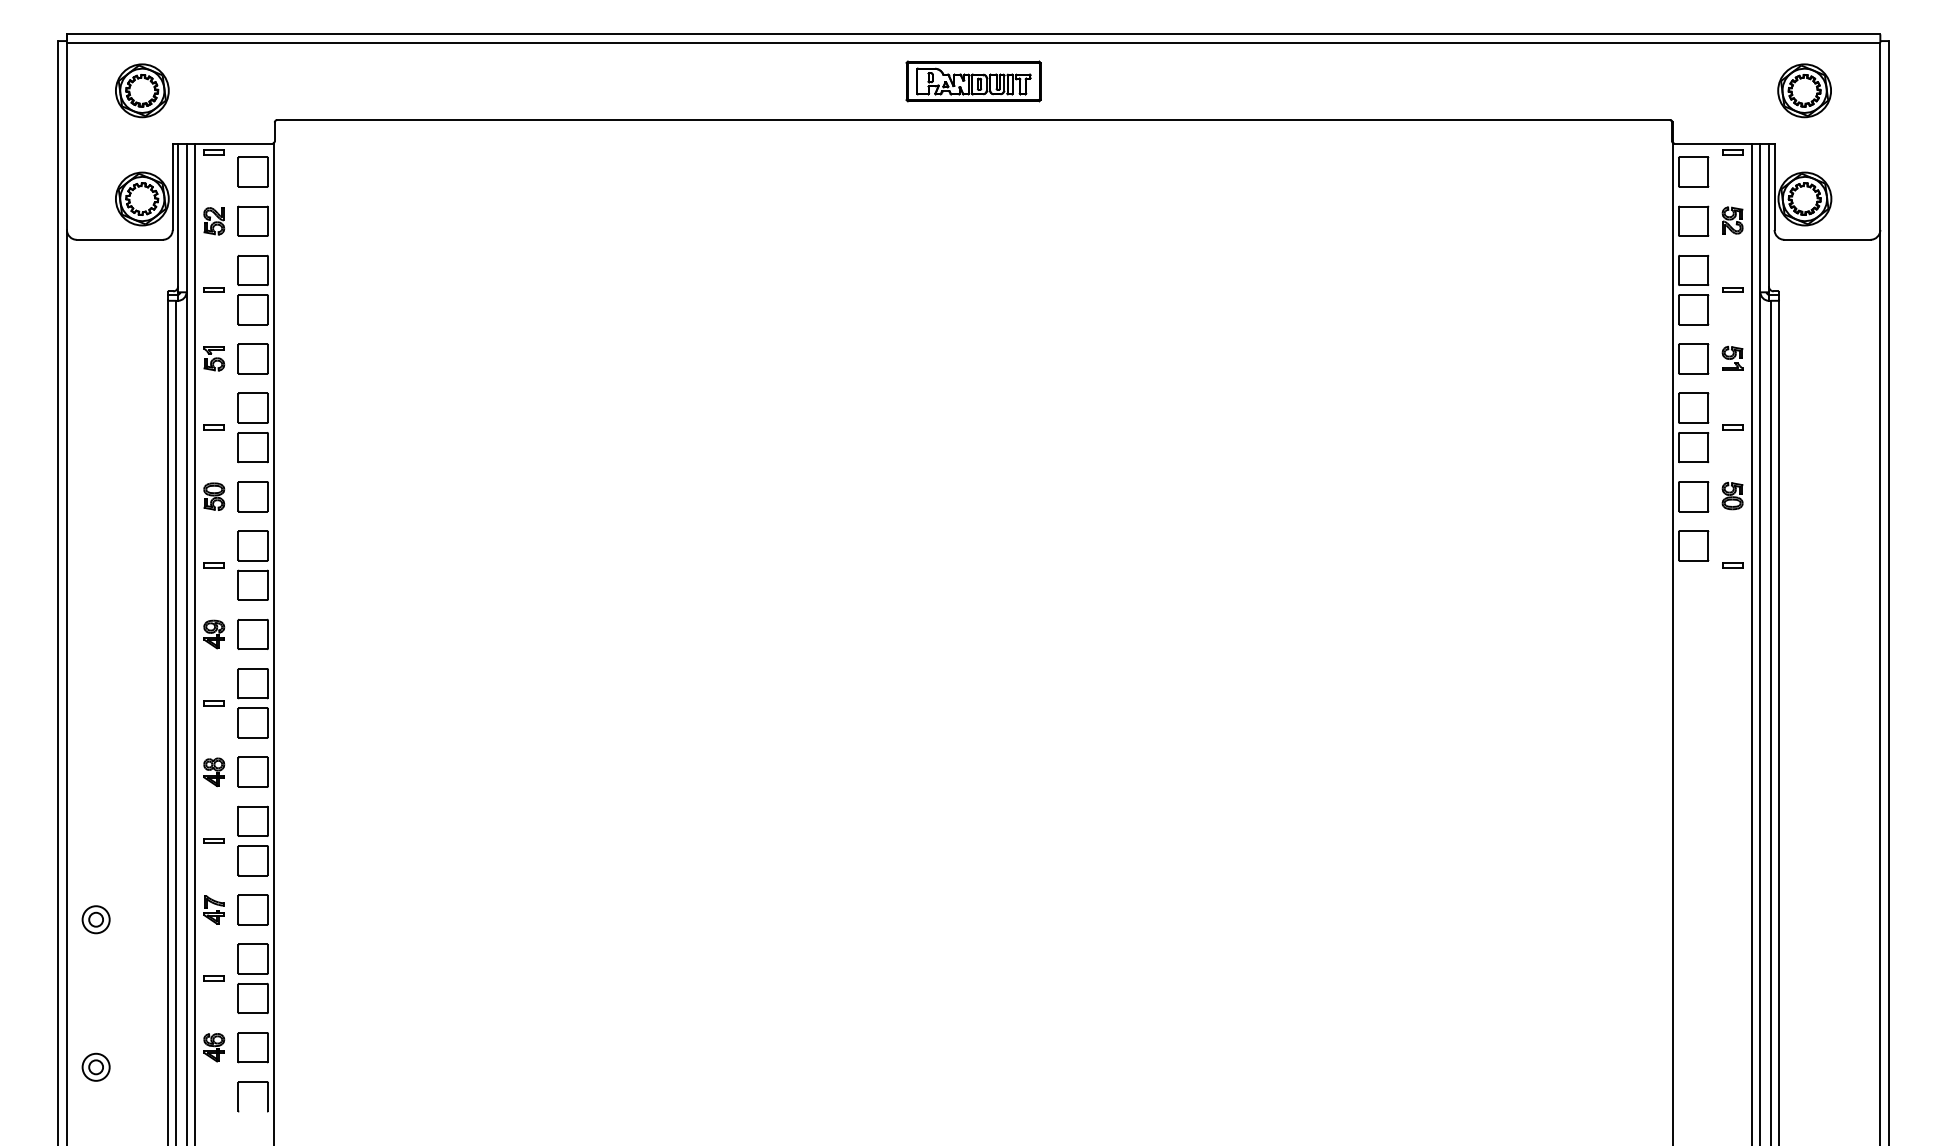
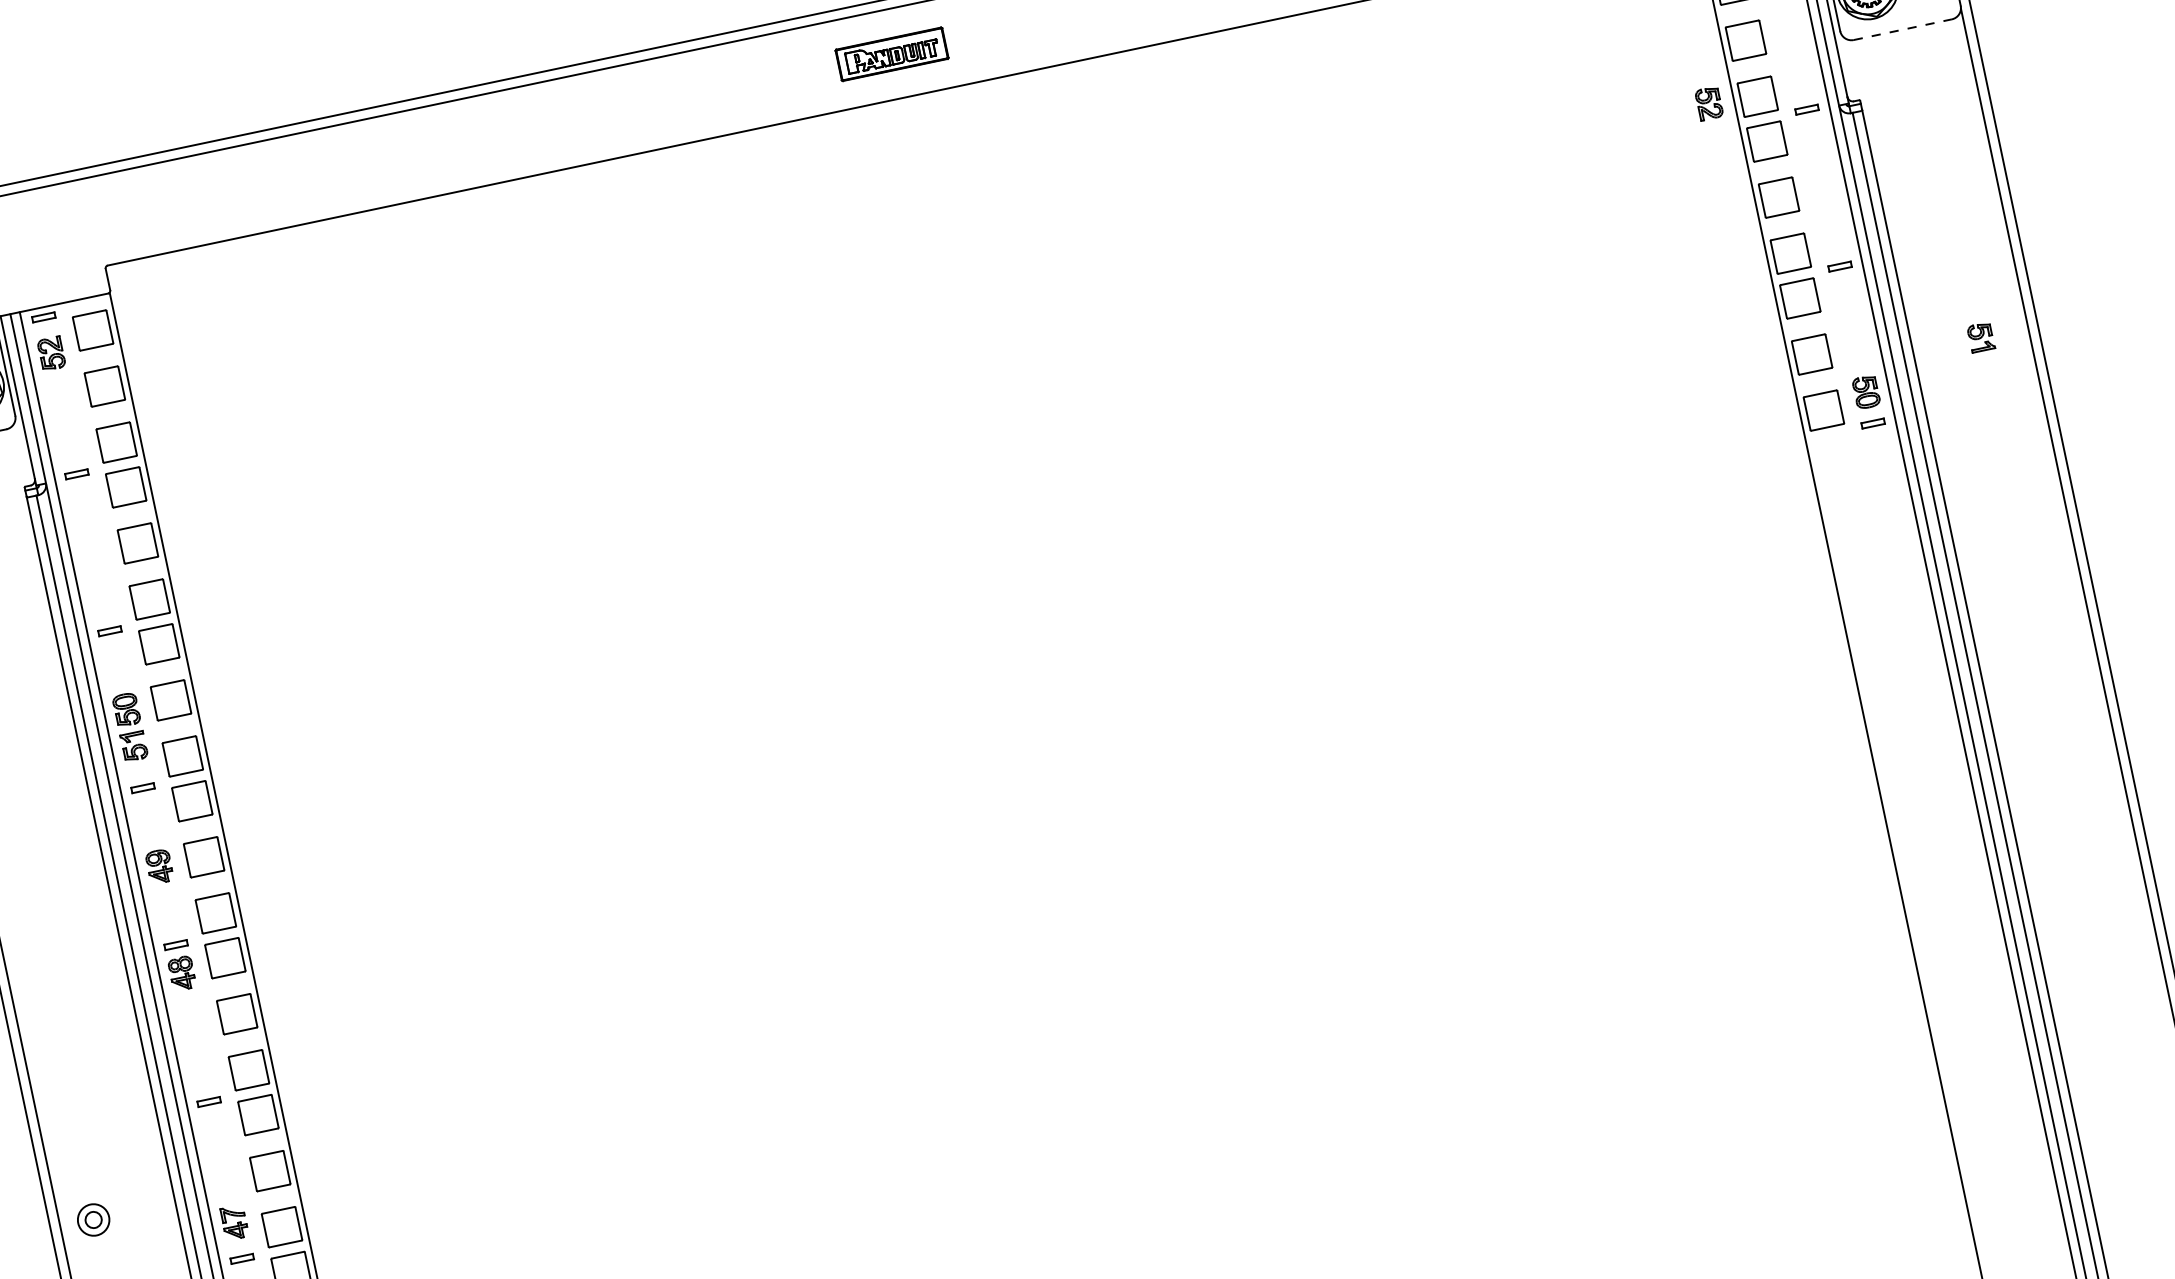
part: (973, 81) -> (891, 54), size x0.7
part: (1732, 220) -> (1709, 103), moved
part: (214, 221) -> (51, 353), moved
line: (1827, 239) -> (1902, 29), solid -> dashed
part: (1732, 357) -> (1980, 336), moved
part: (214, 358) -> (134, 745), moved
part: (1732, 495) -> (1866, 391), moved
part: (214, 772) -> (182, 973), moved
part: (213, 909) -> (233, 1222), moved

